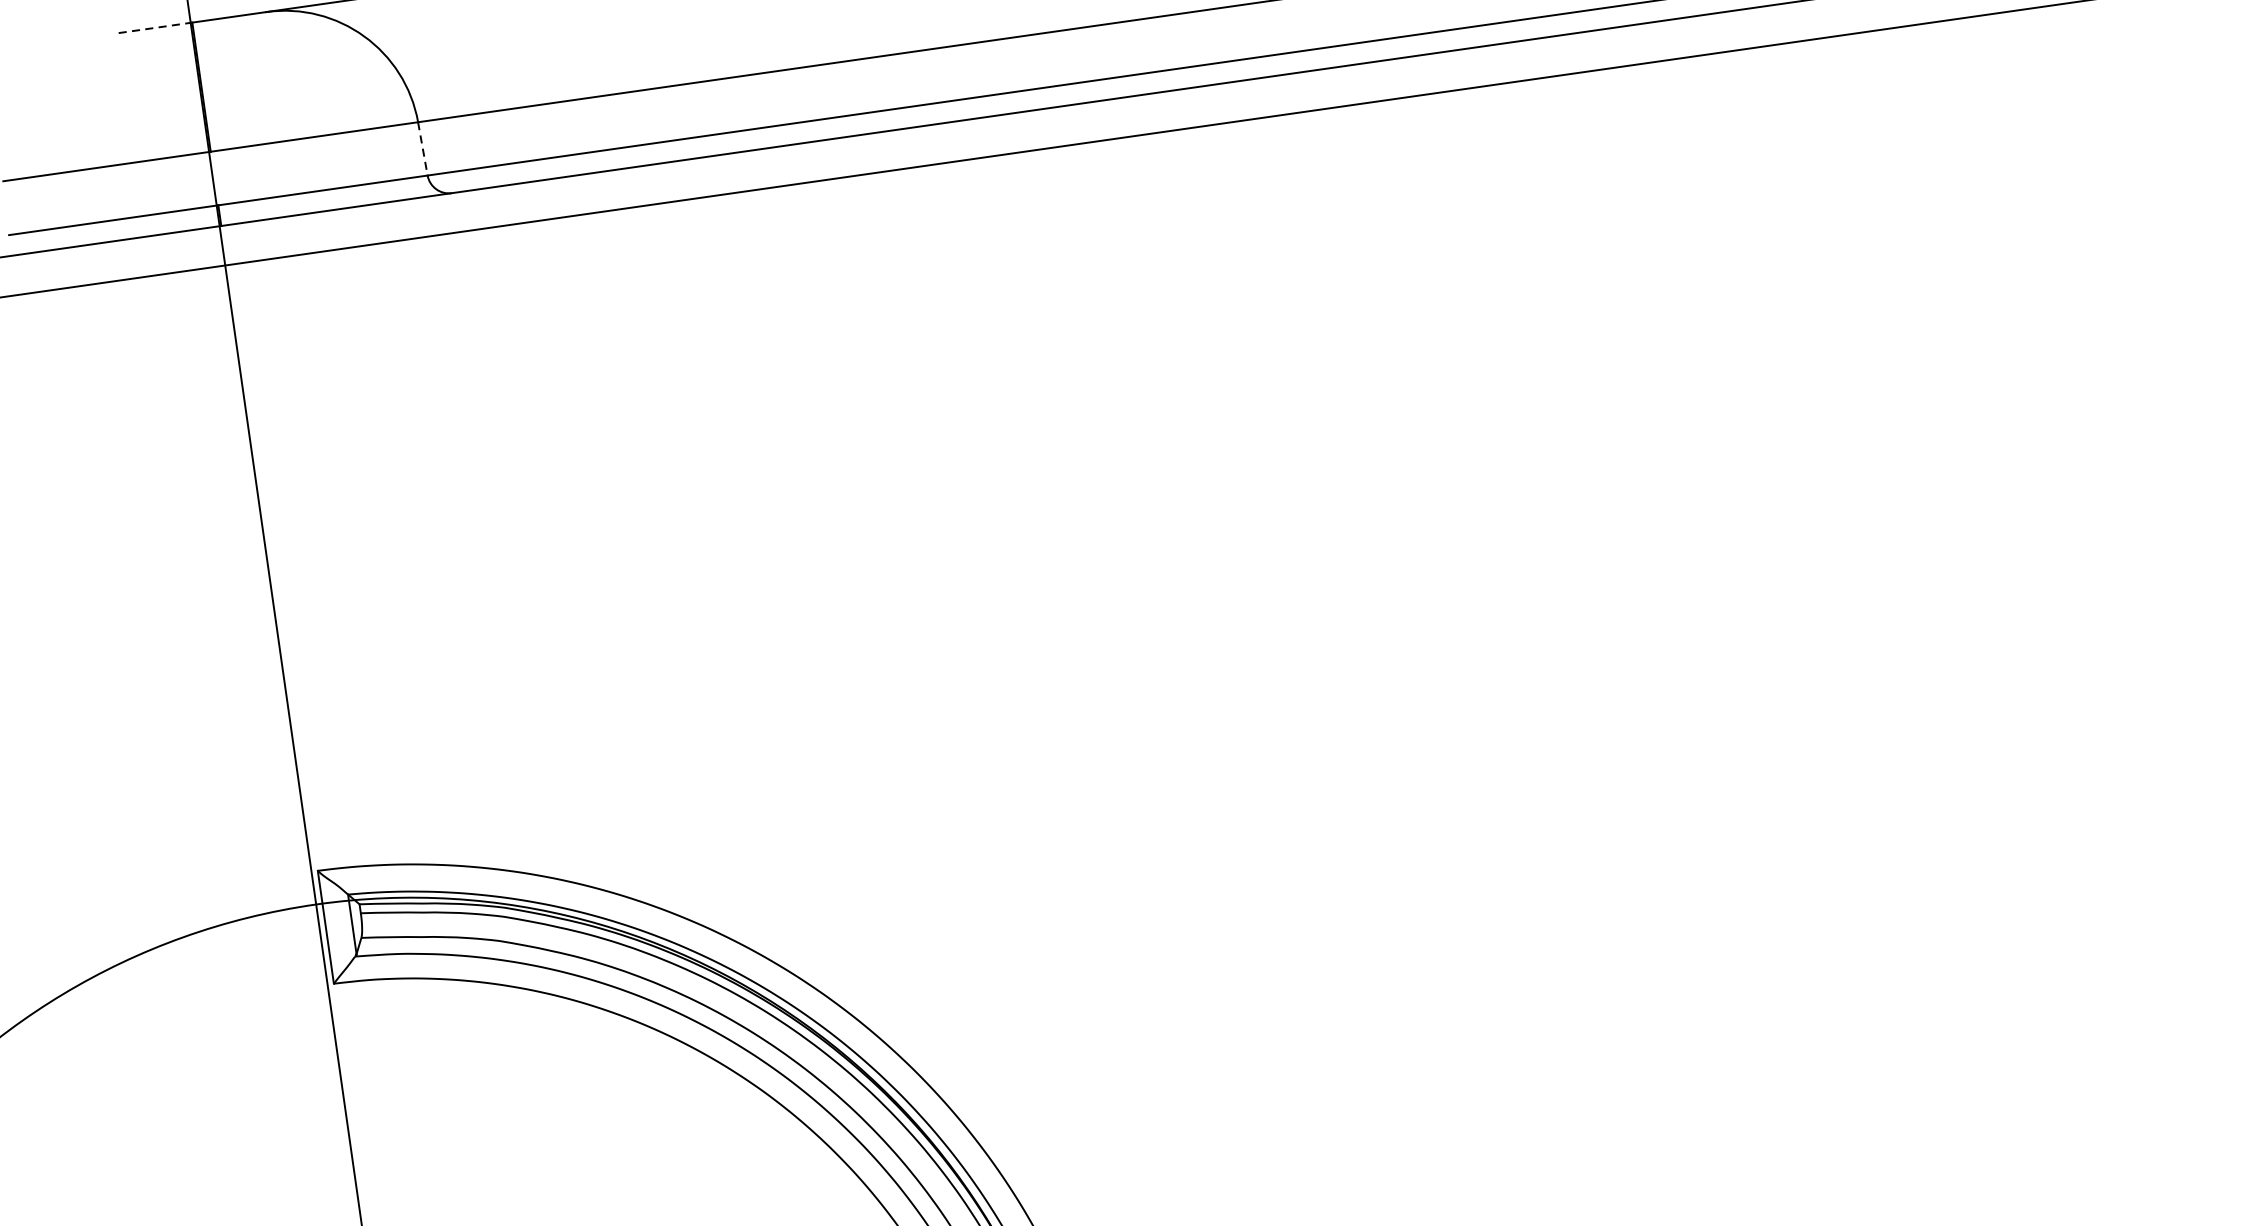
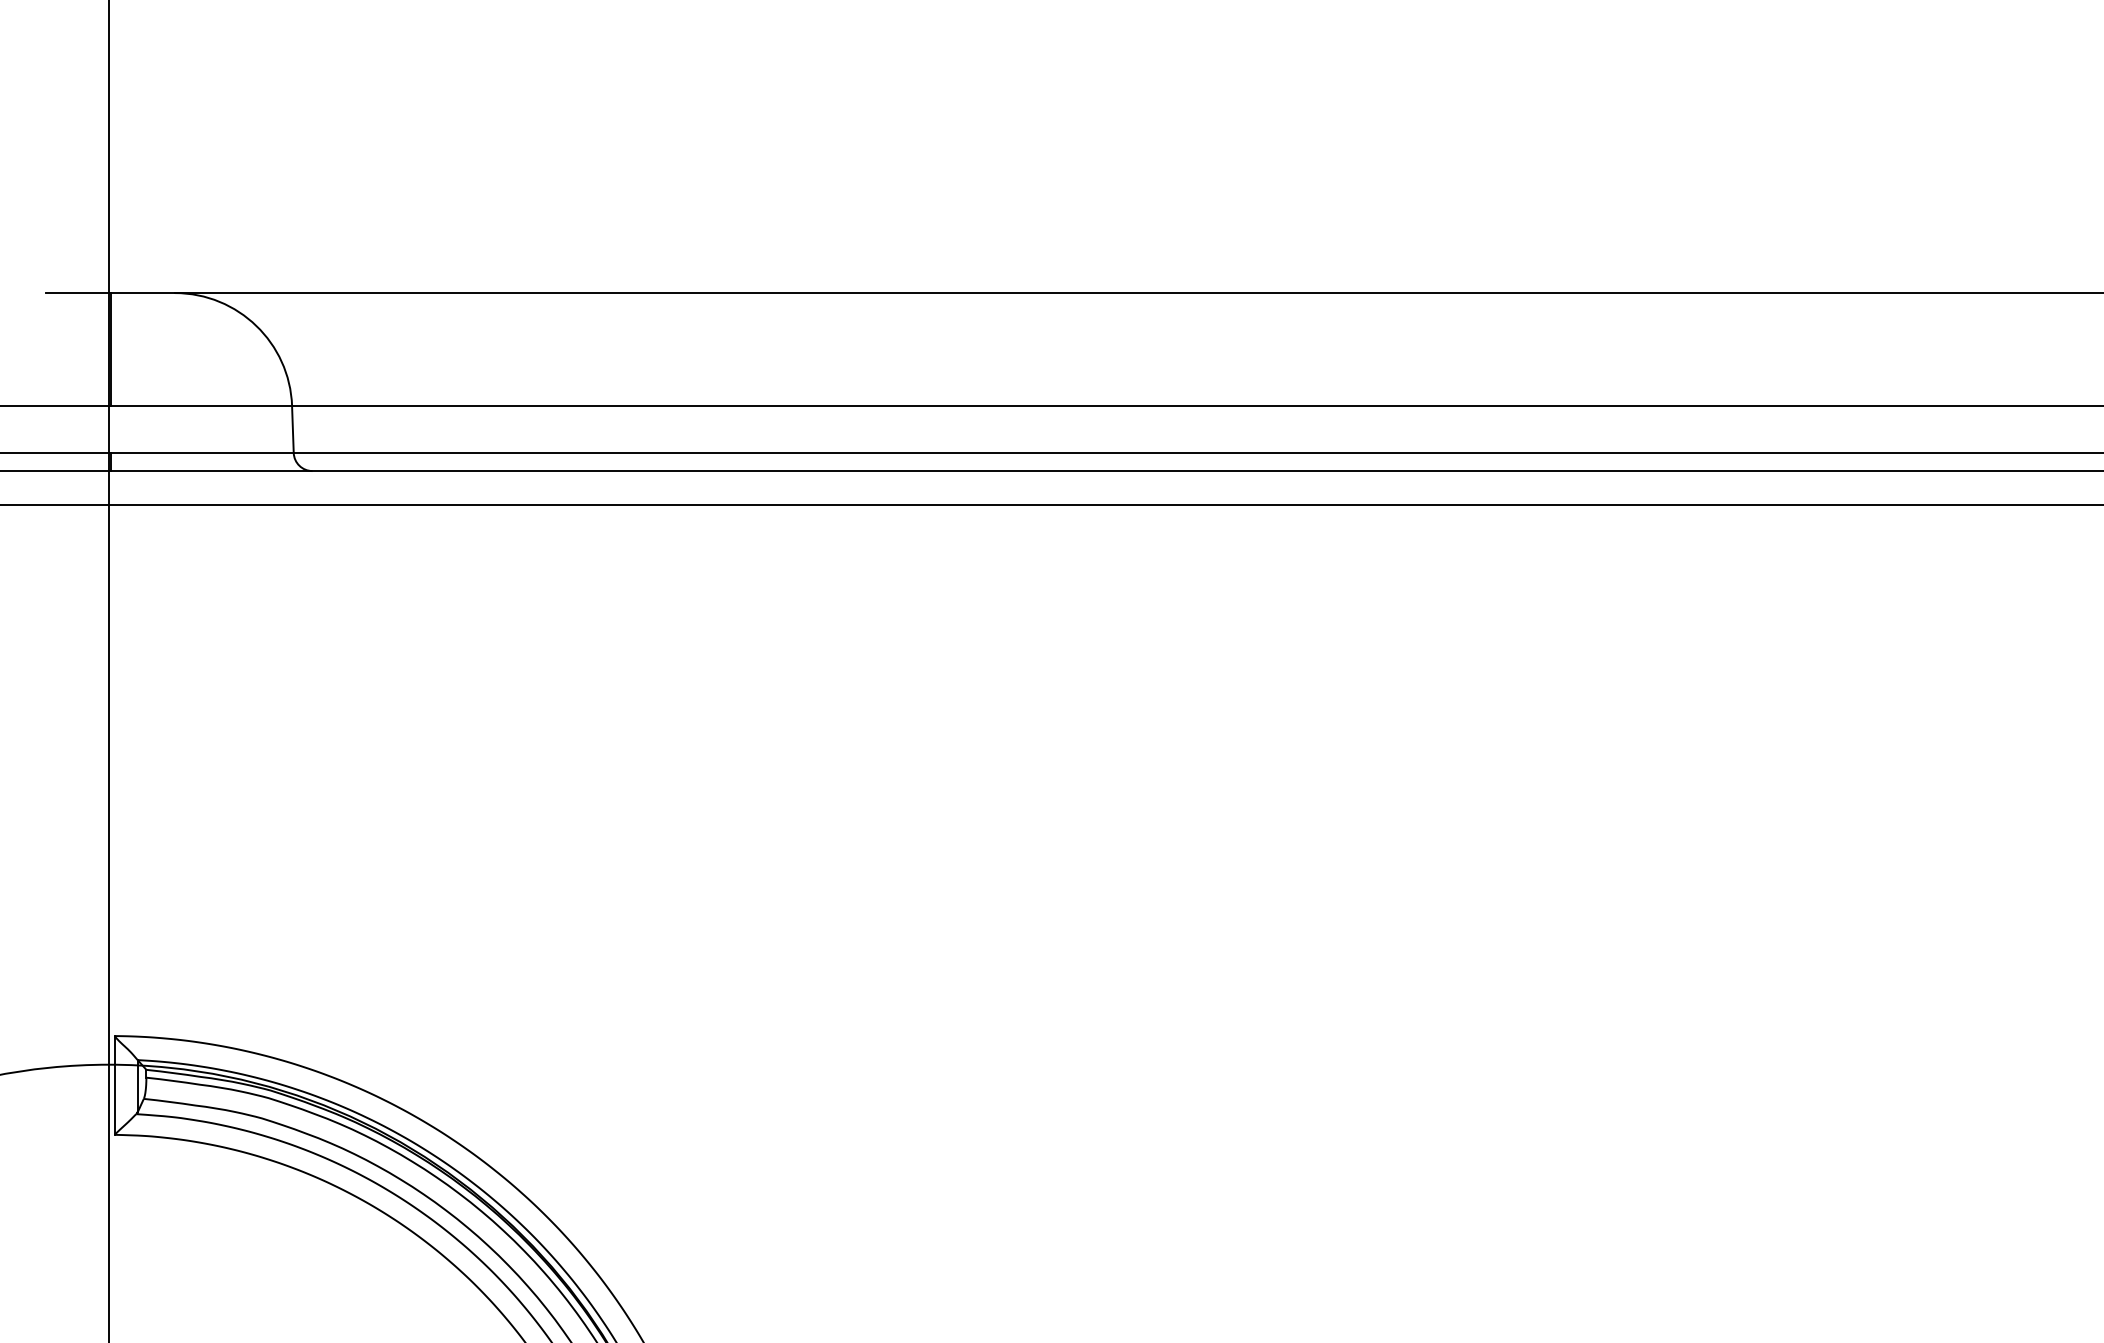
line: (155, 28) -> (78, 293), dashed -> solid
line: (422, 150) -> (292, 430), dashed -> solid

